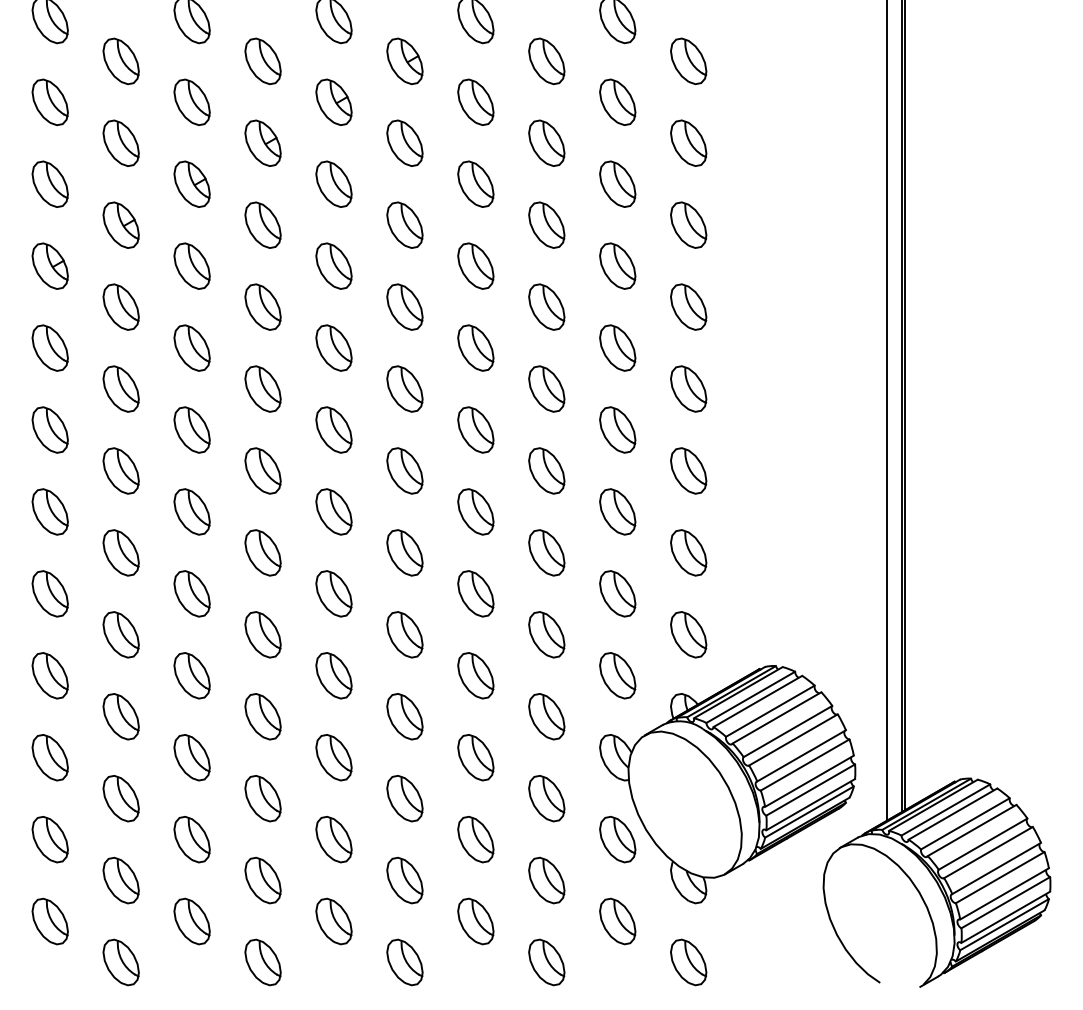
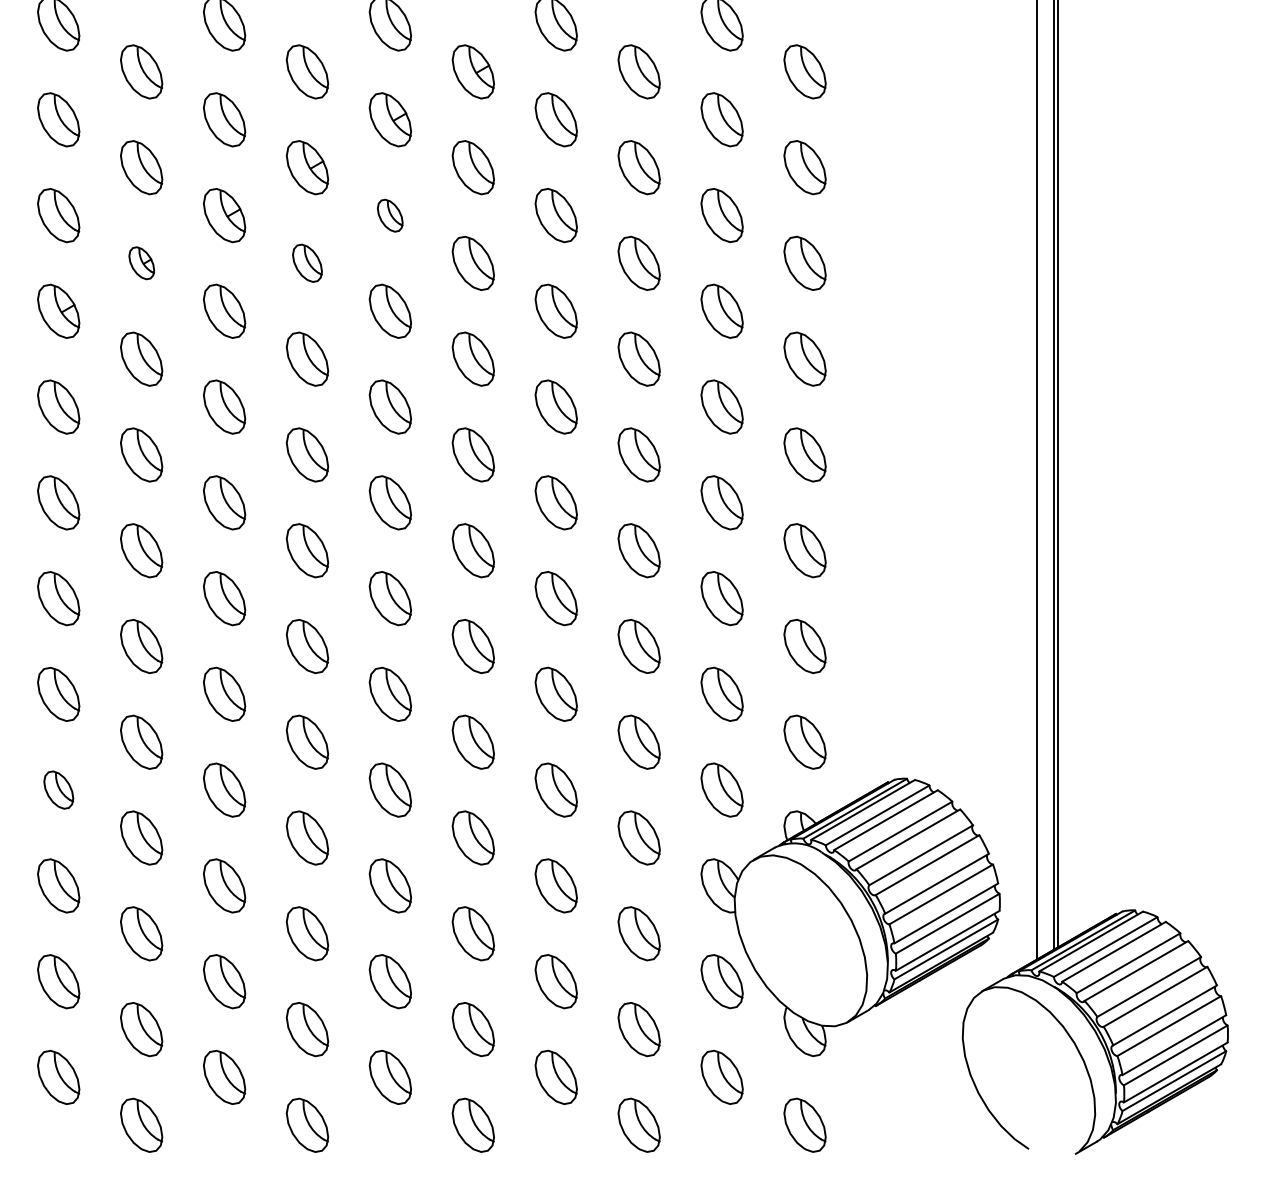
part: (333, 184) -> (389, 215), size x0.6
part: (121, 224) -> (141, 262), size x0.6
part: (263, 224) -> (307, 262), size x0.7
part: (50, 675) -> (58, 789), size x0.7

